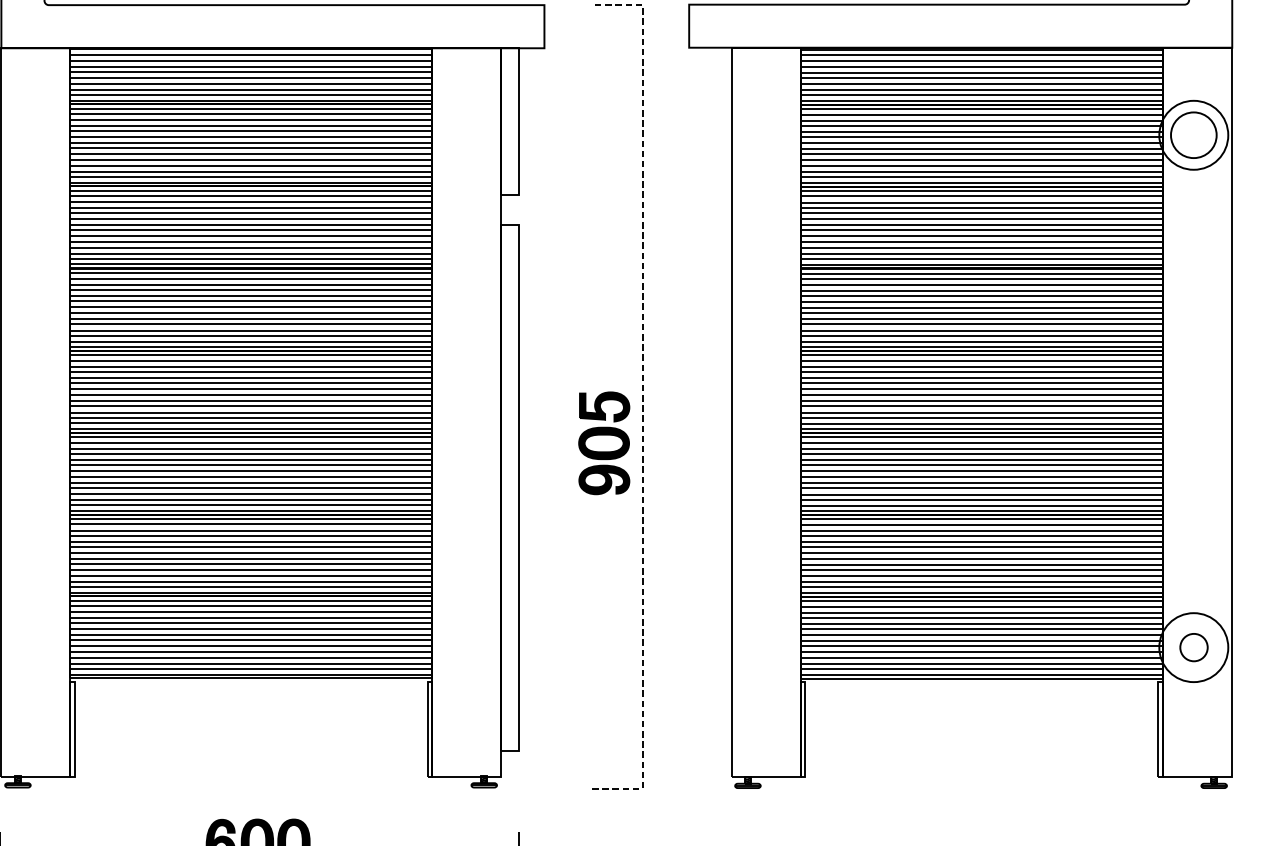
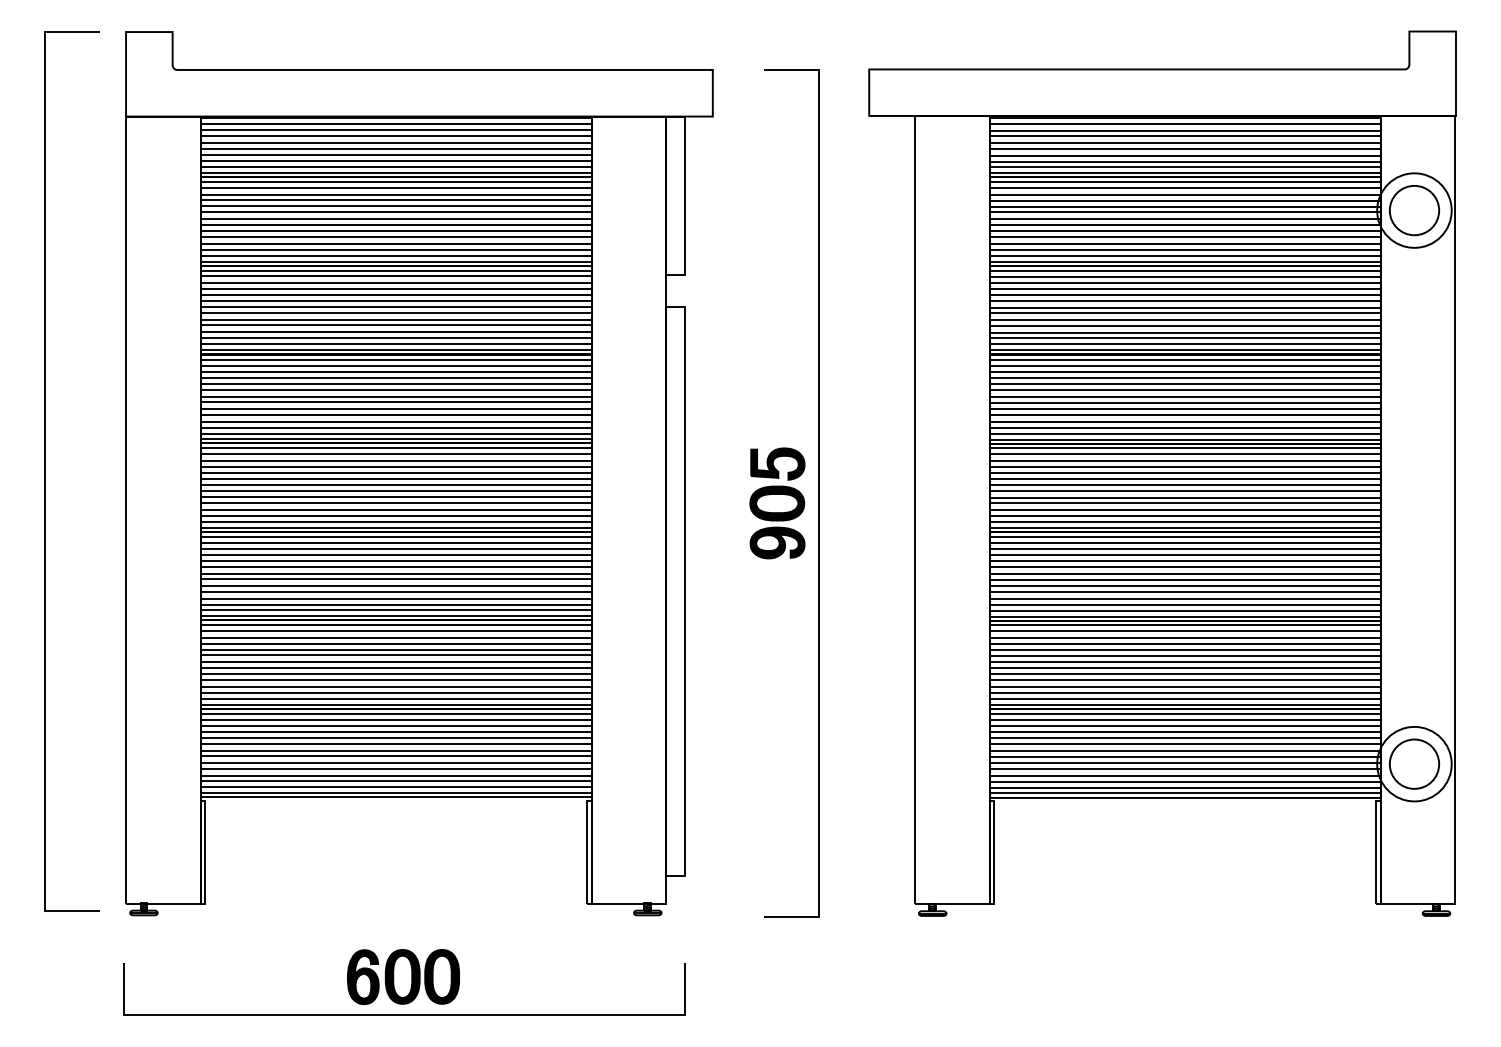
line: (643, 396) -> (819, 492), dashed -> solid
part: (604, 443) -> (777, 503), moved
part: (1193, 647) -> (1414, 763), size x1.67

